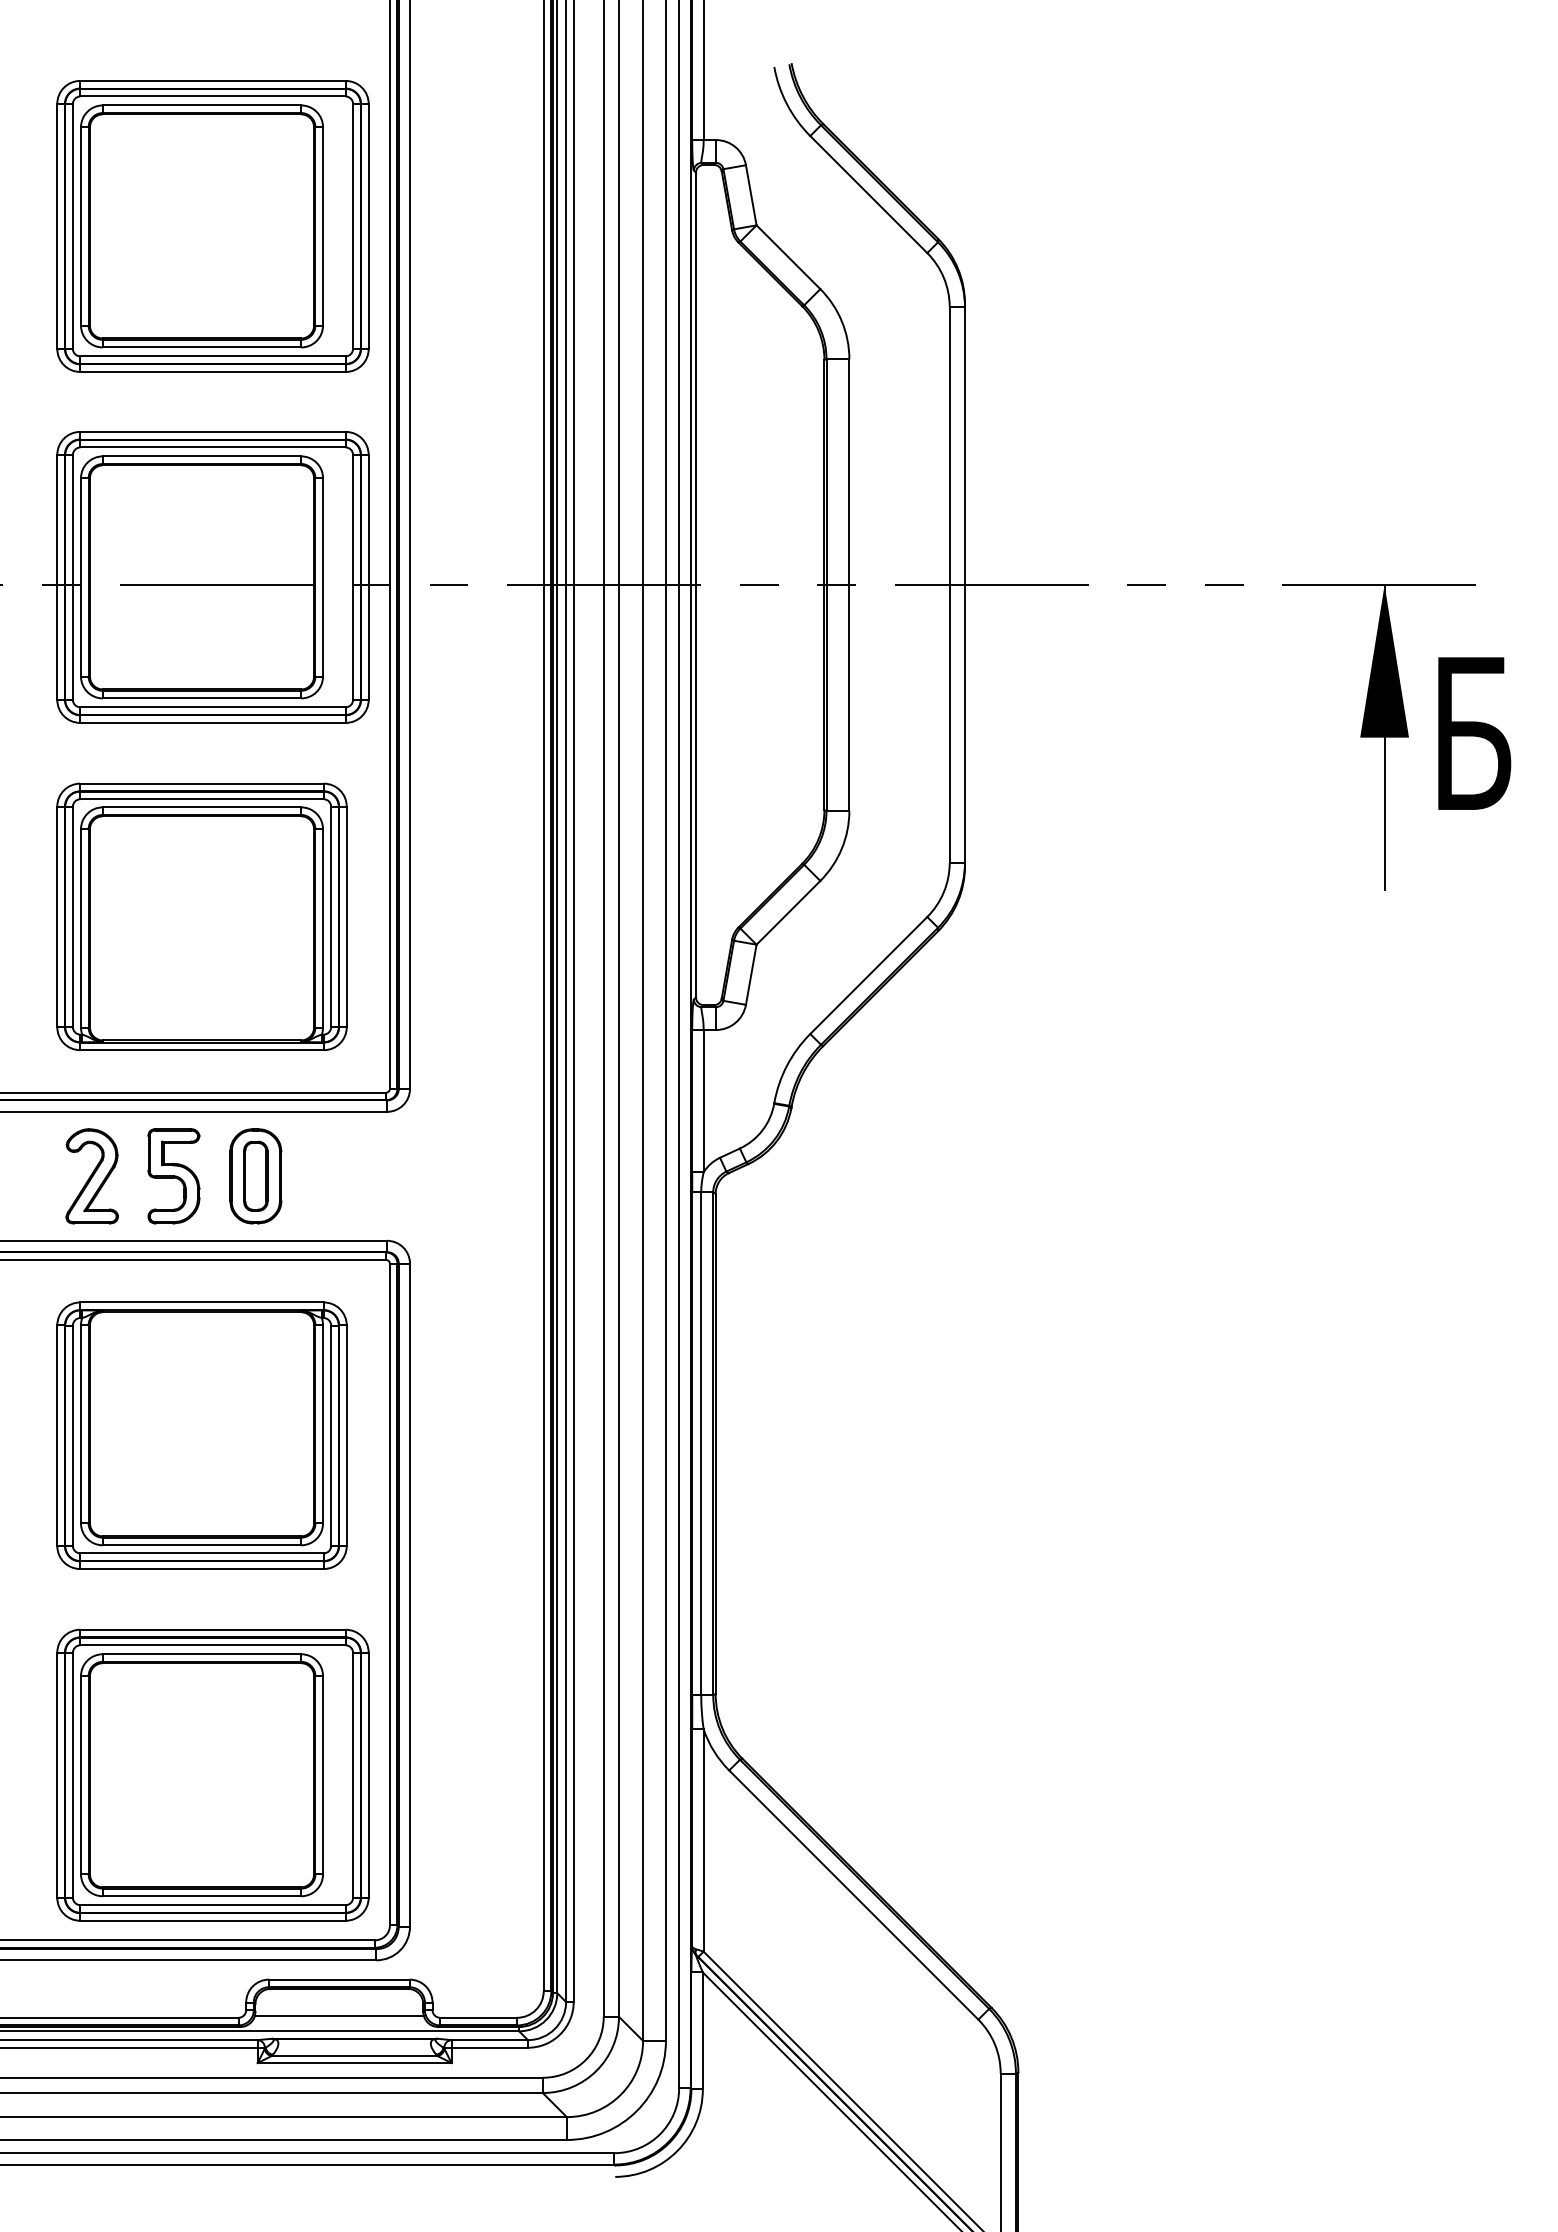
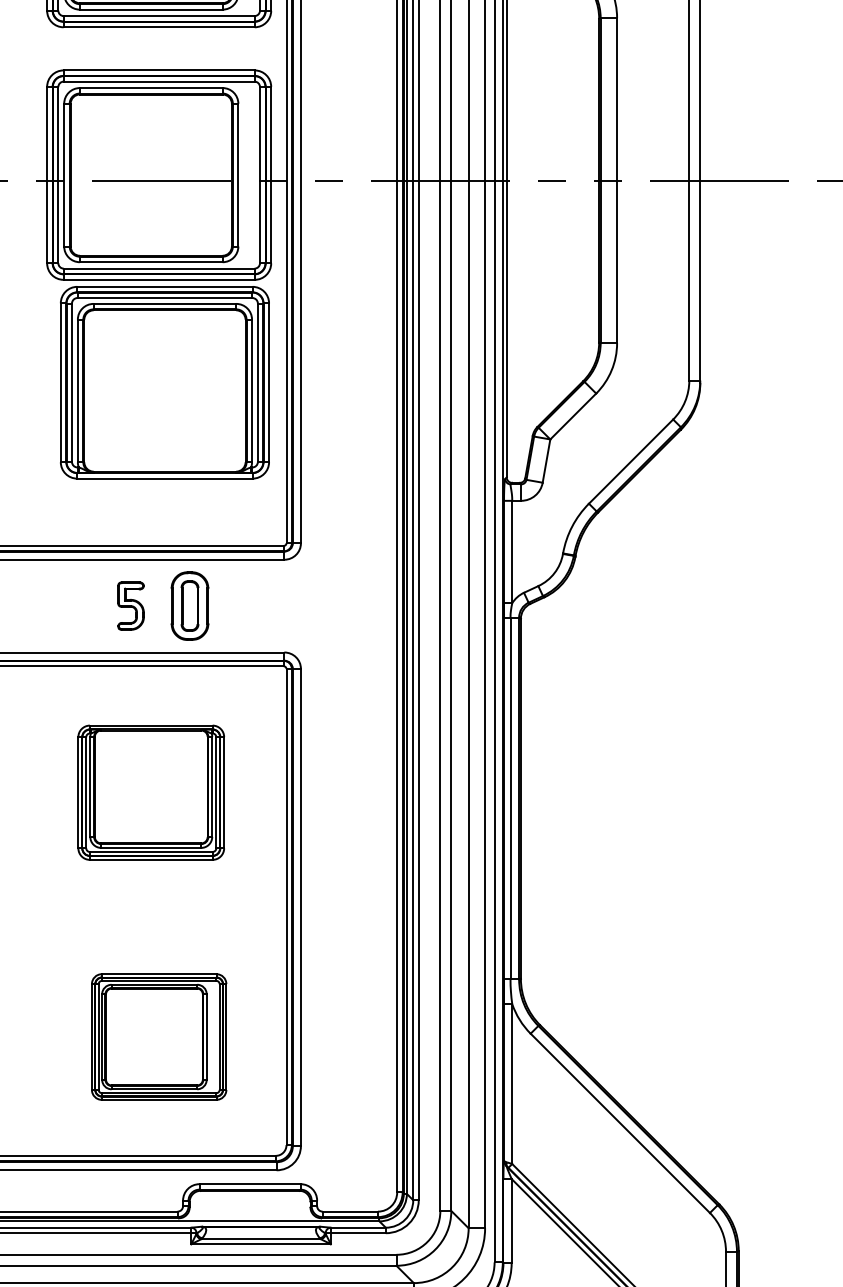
part: (201, 916) -> (164, 382), moved
part: (91, 1176) -> (71, 606), removed
part: (173, 1176) -> (130, 606), size x0.7
part: (201, 1435) -> (150, 792), size x0.7
part: (212, 1774) -> (158, 1036), size x0.6
line: (339, 2016) -> (250, 1210), removed

